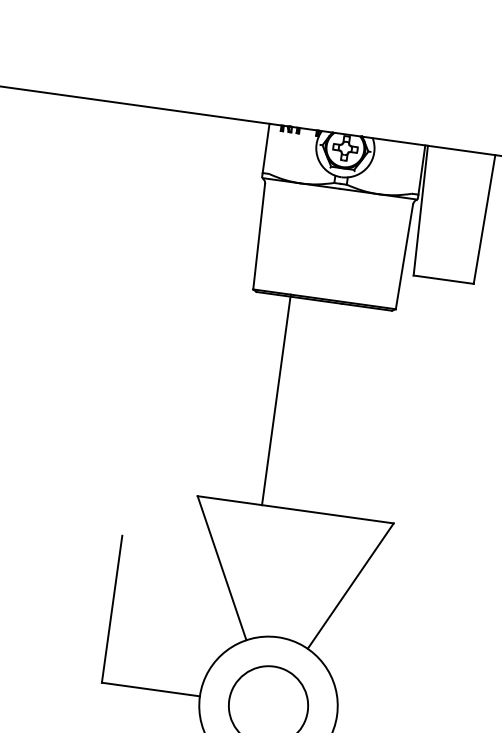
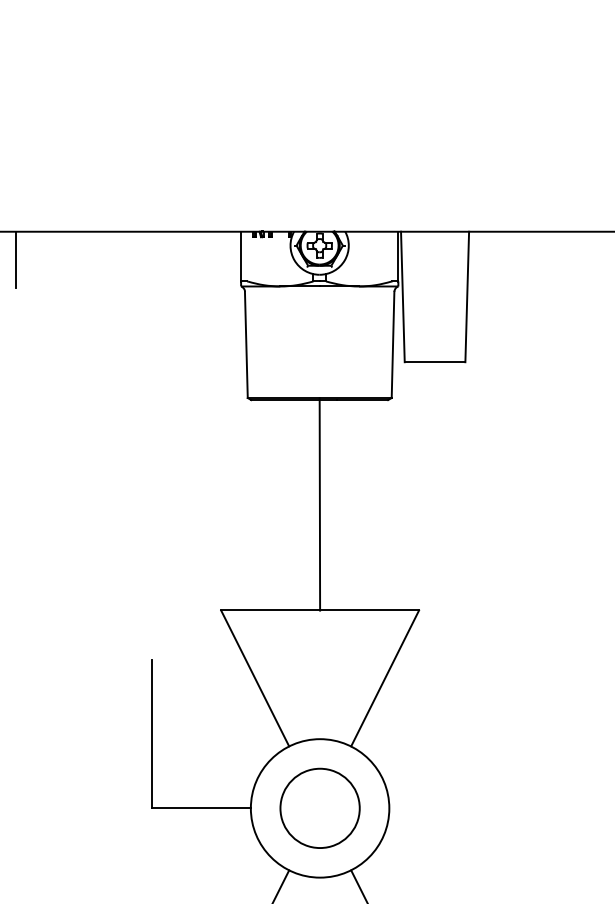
line: (42, 120) -> (15, 259), added
line: (276, 400) -> (319, 504), moved

